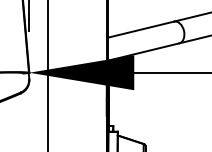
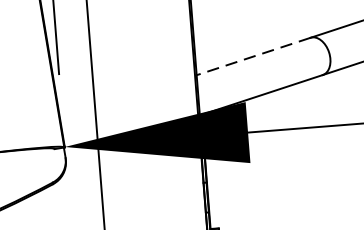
line: (140, 29) -> (253, 56), solid -> dashed

